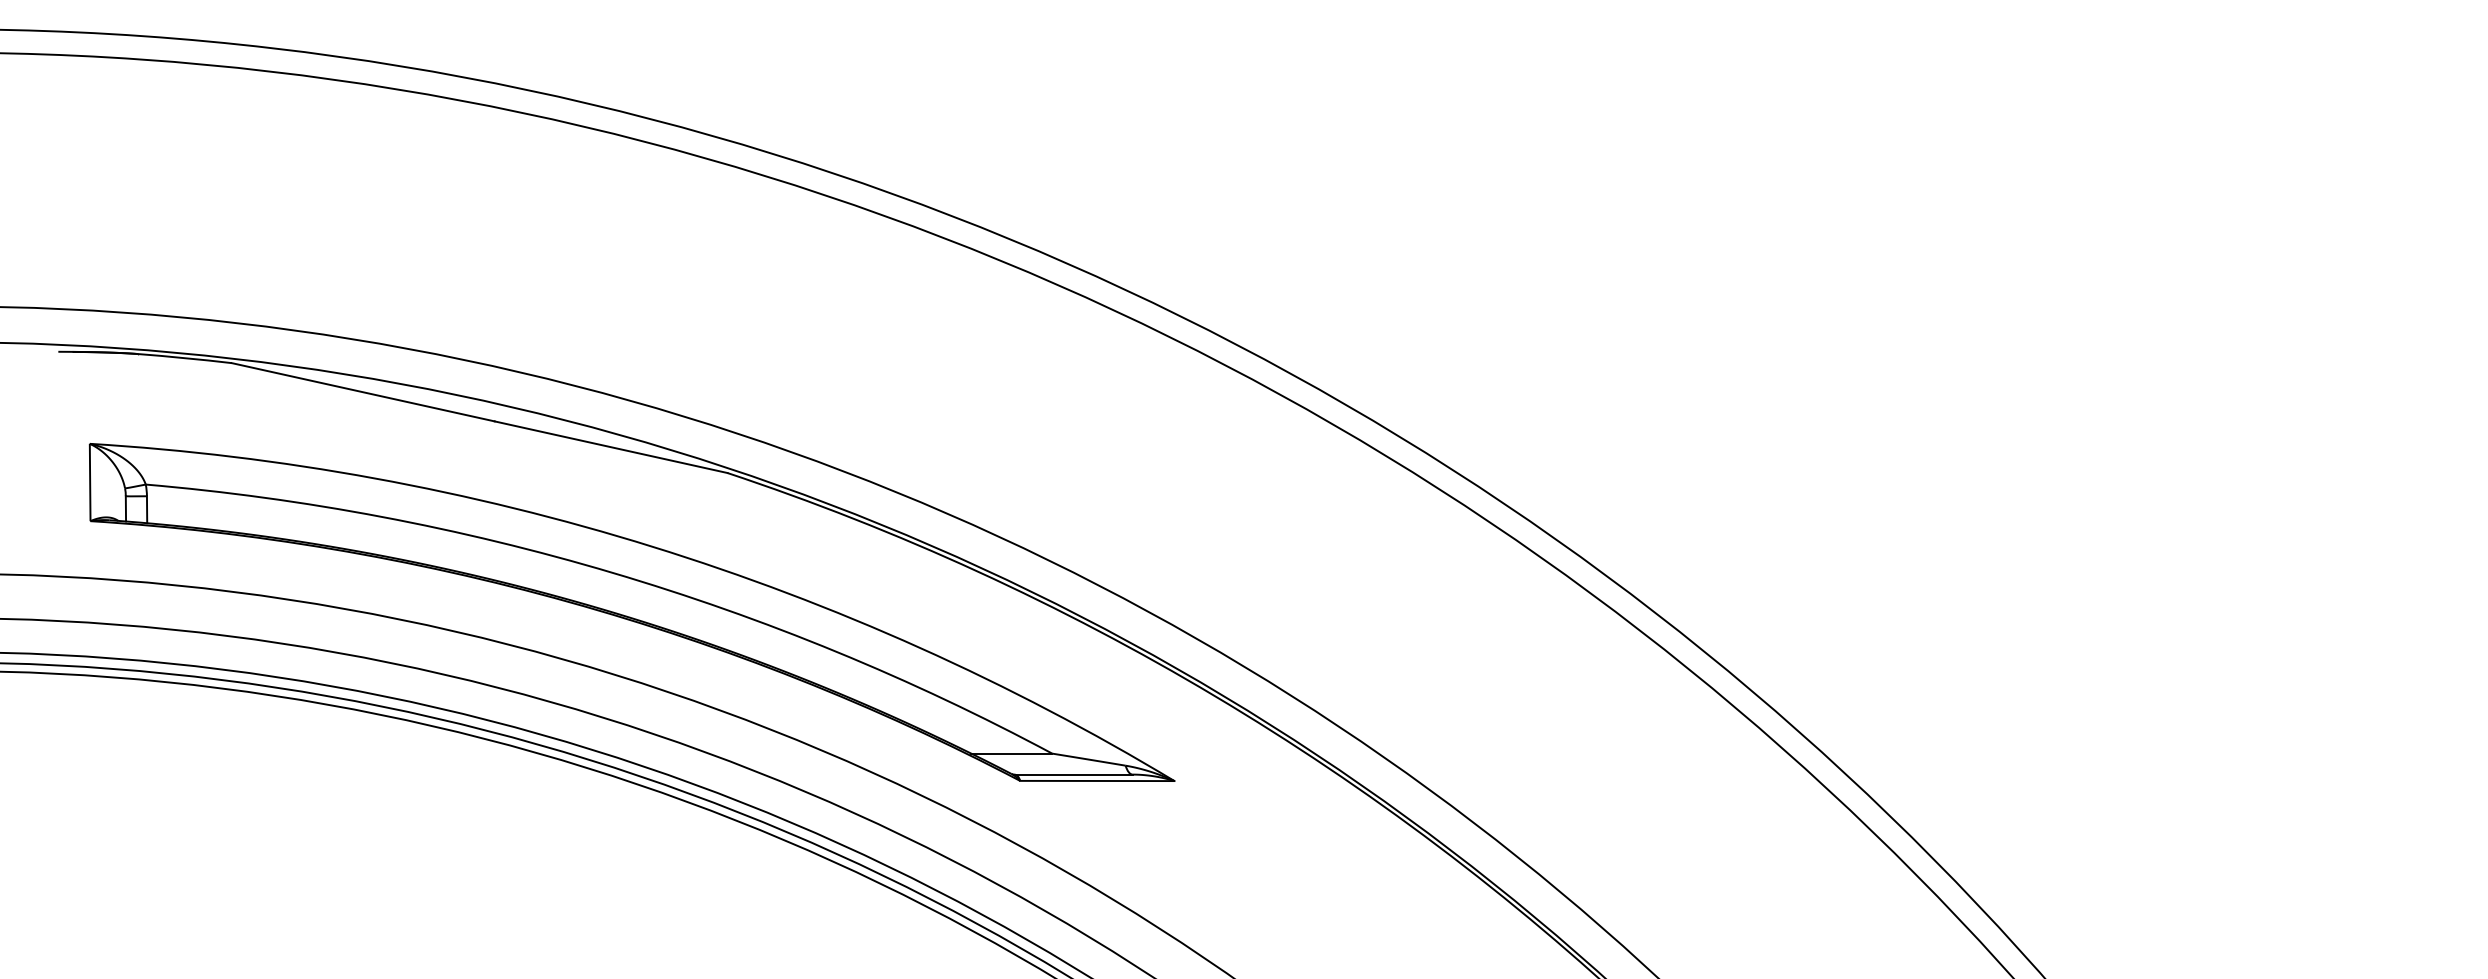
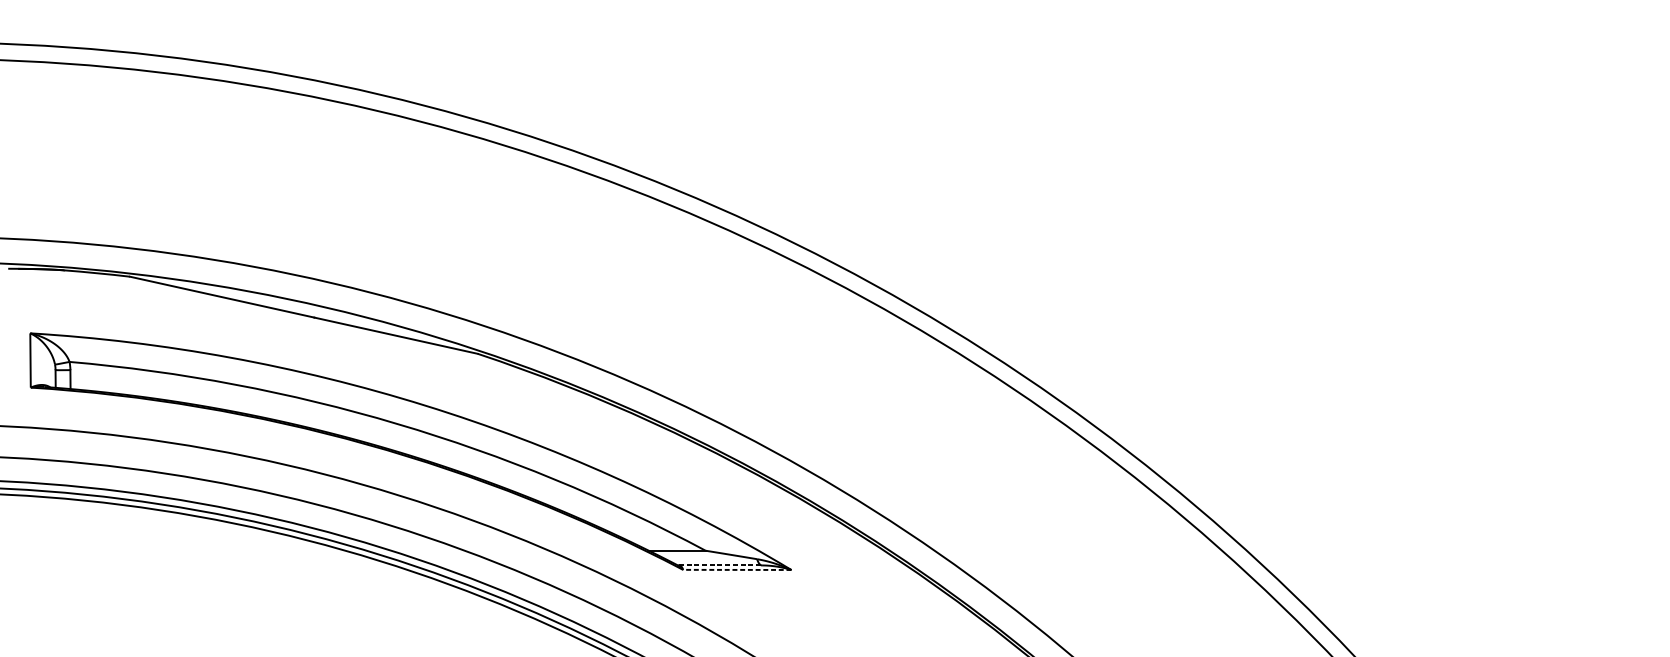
line: (1073, 774) -> (720, 565), solid -> dashed
line: (1096, 780) -> (736, 569), solid -> dashed

